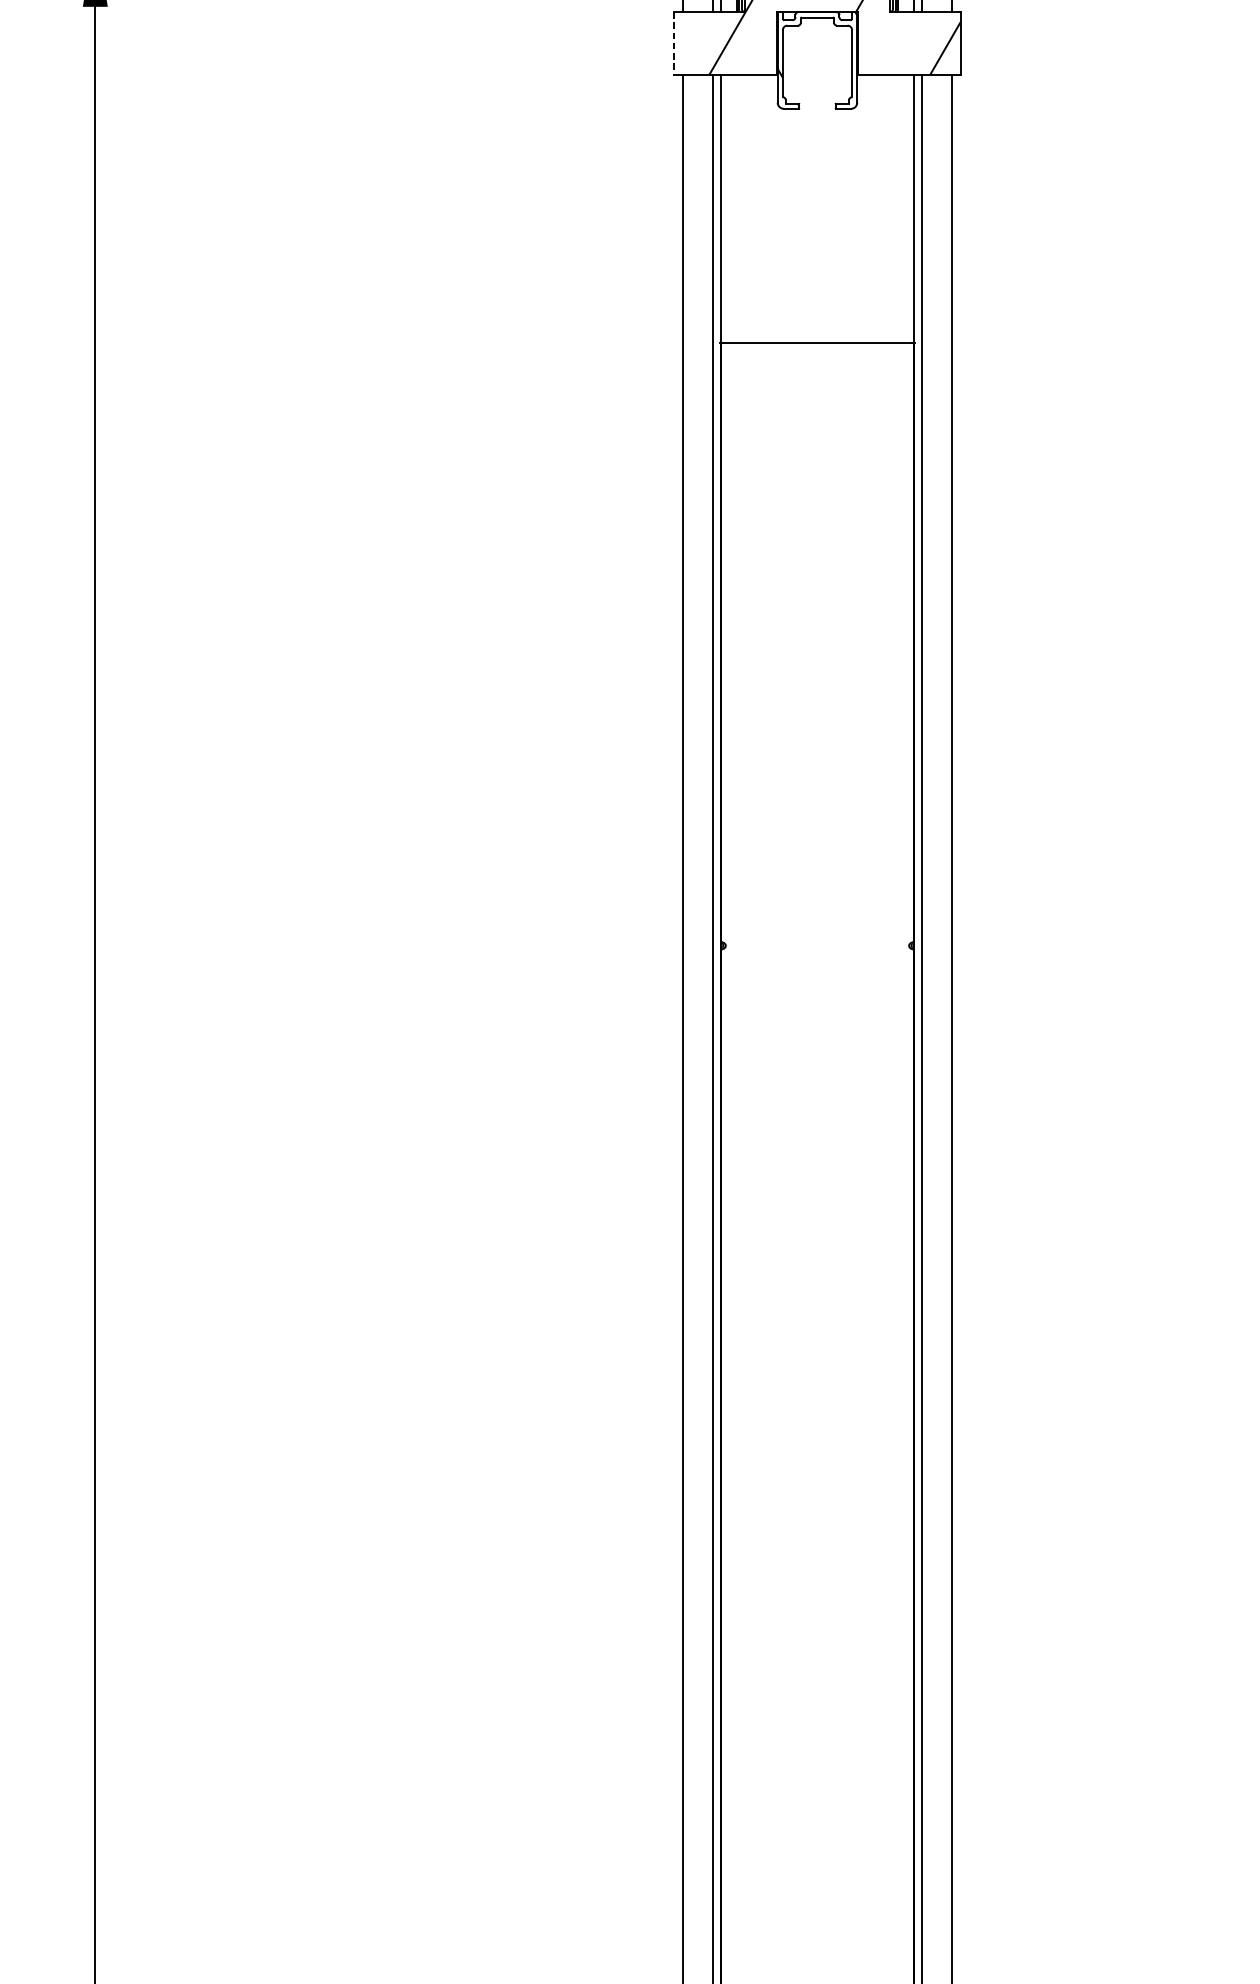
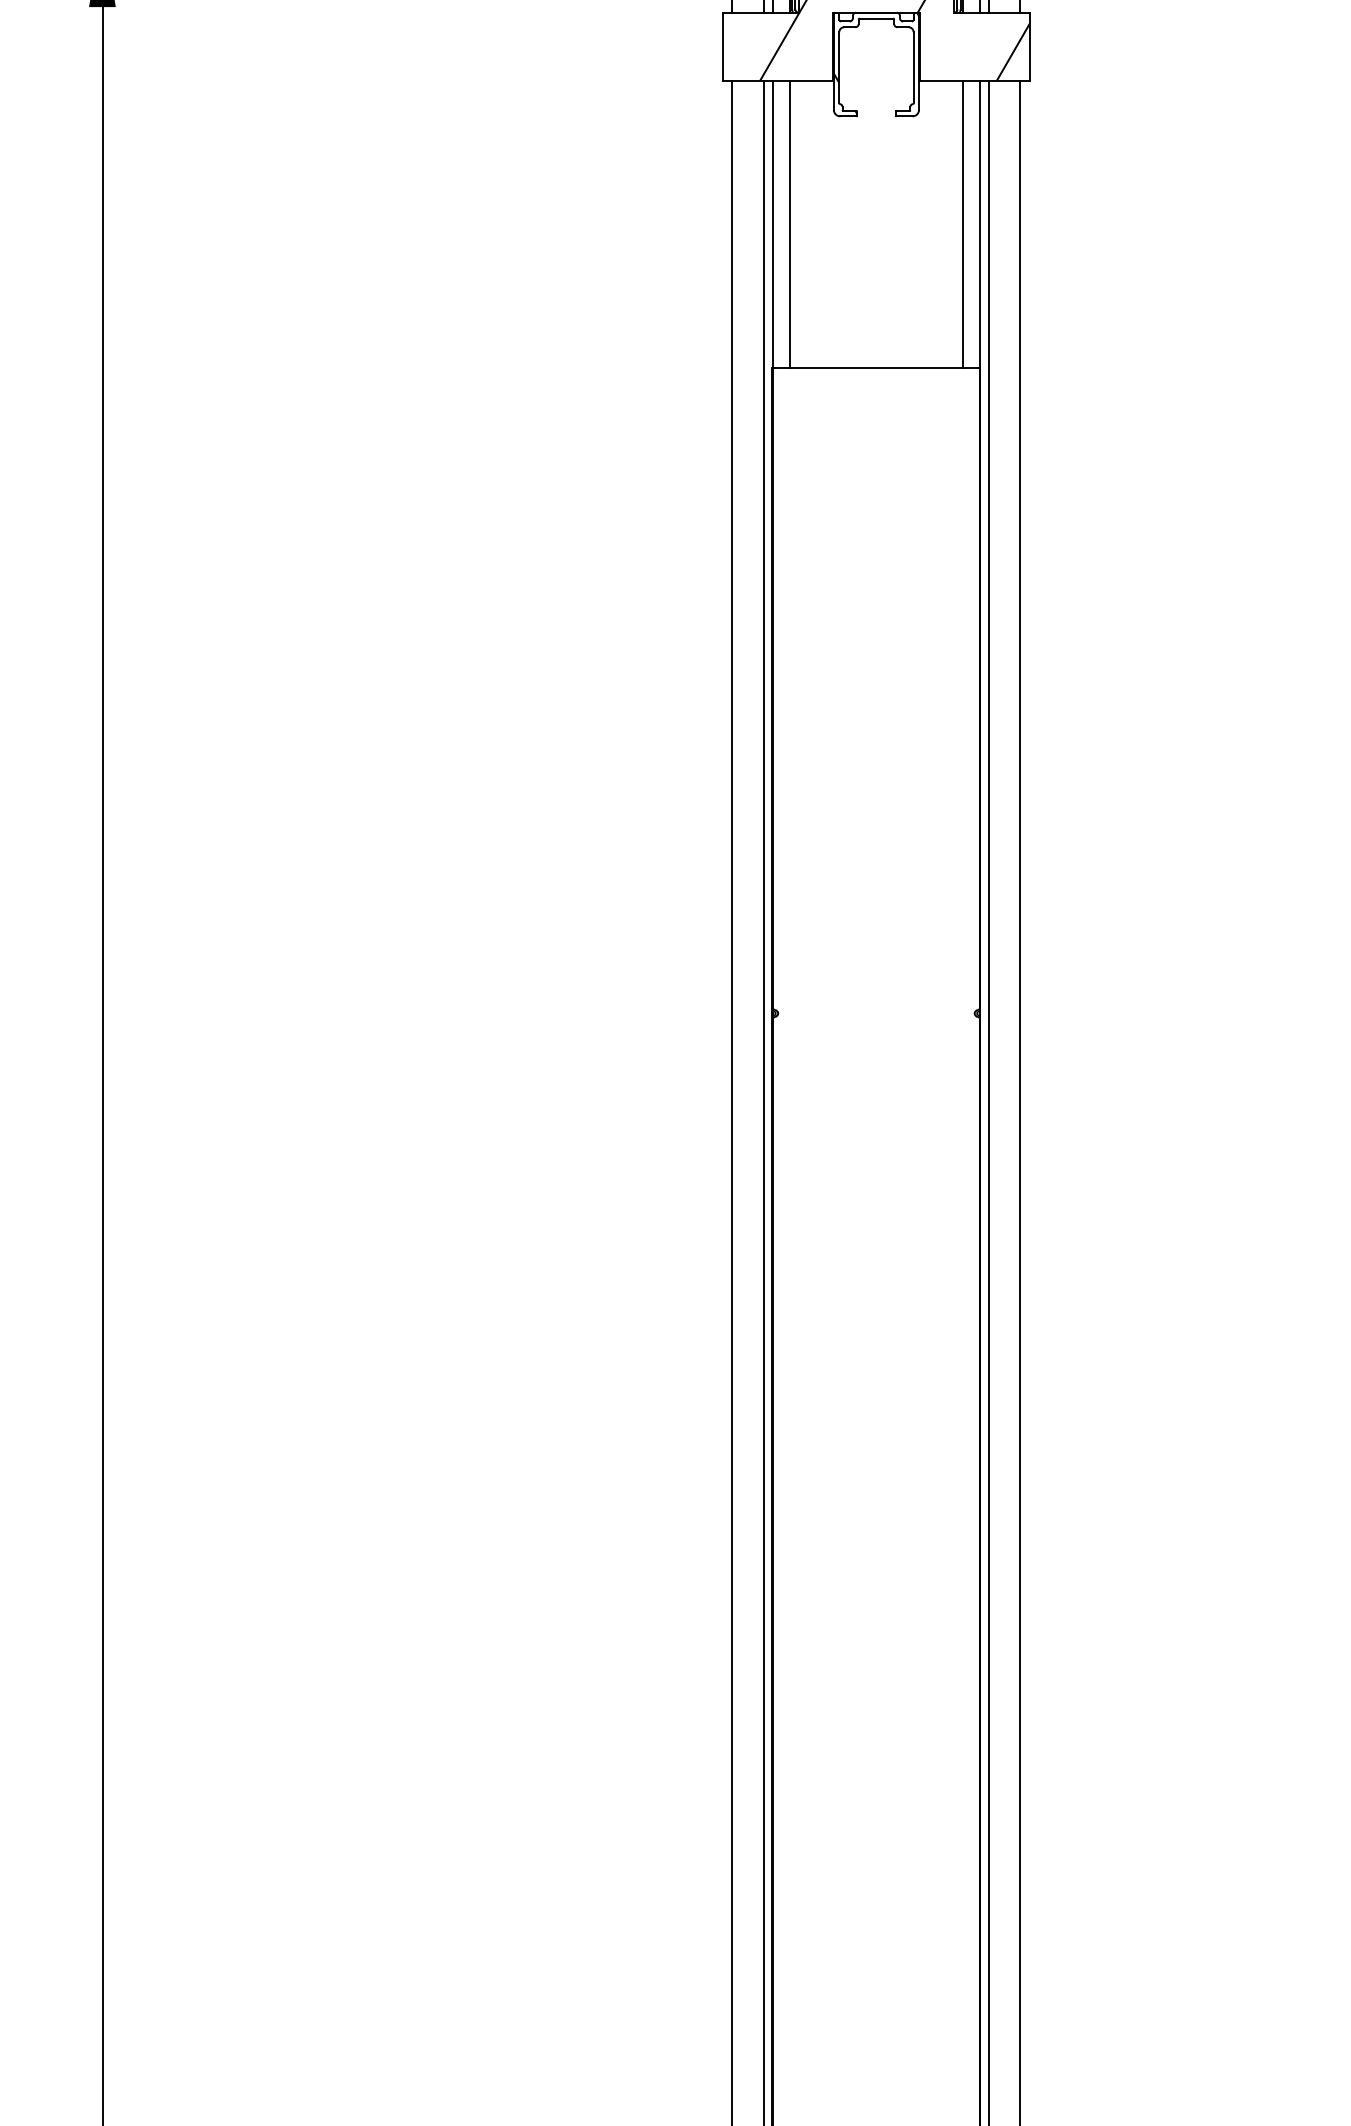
line: (674, 43) -> (723, 46), dashed -> solid
line: (736, 208) -> (789, 223), added
line: (897, 208) -> (962, 223), added

